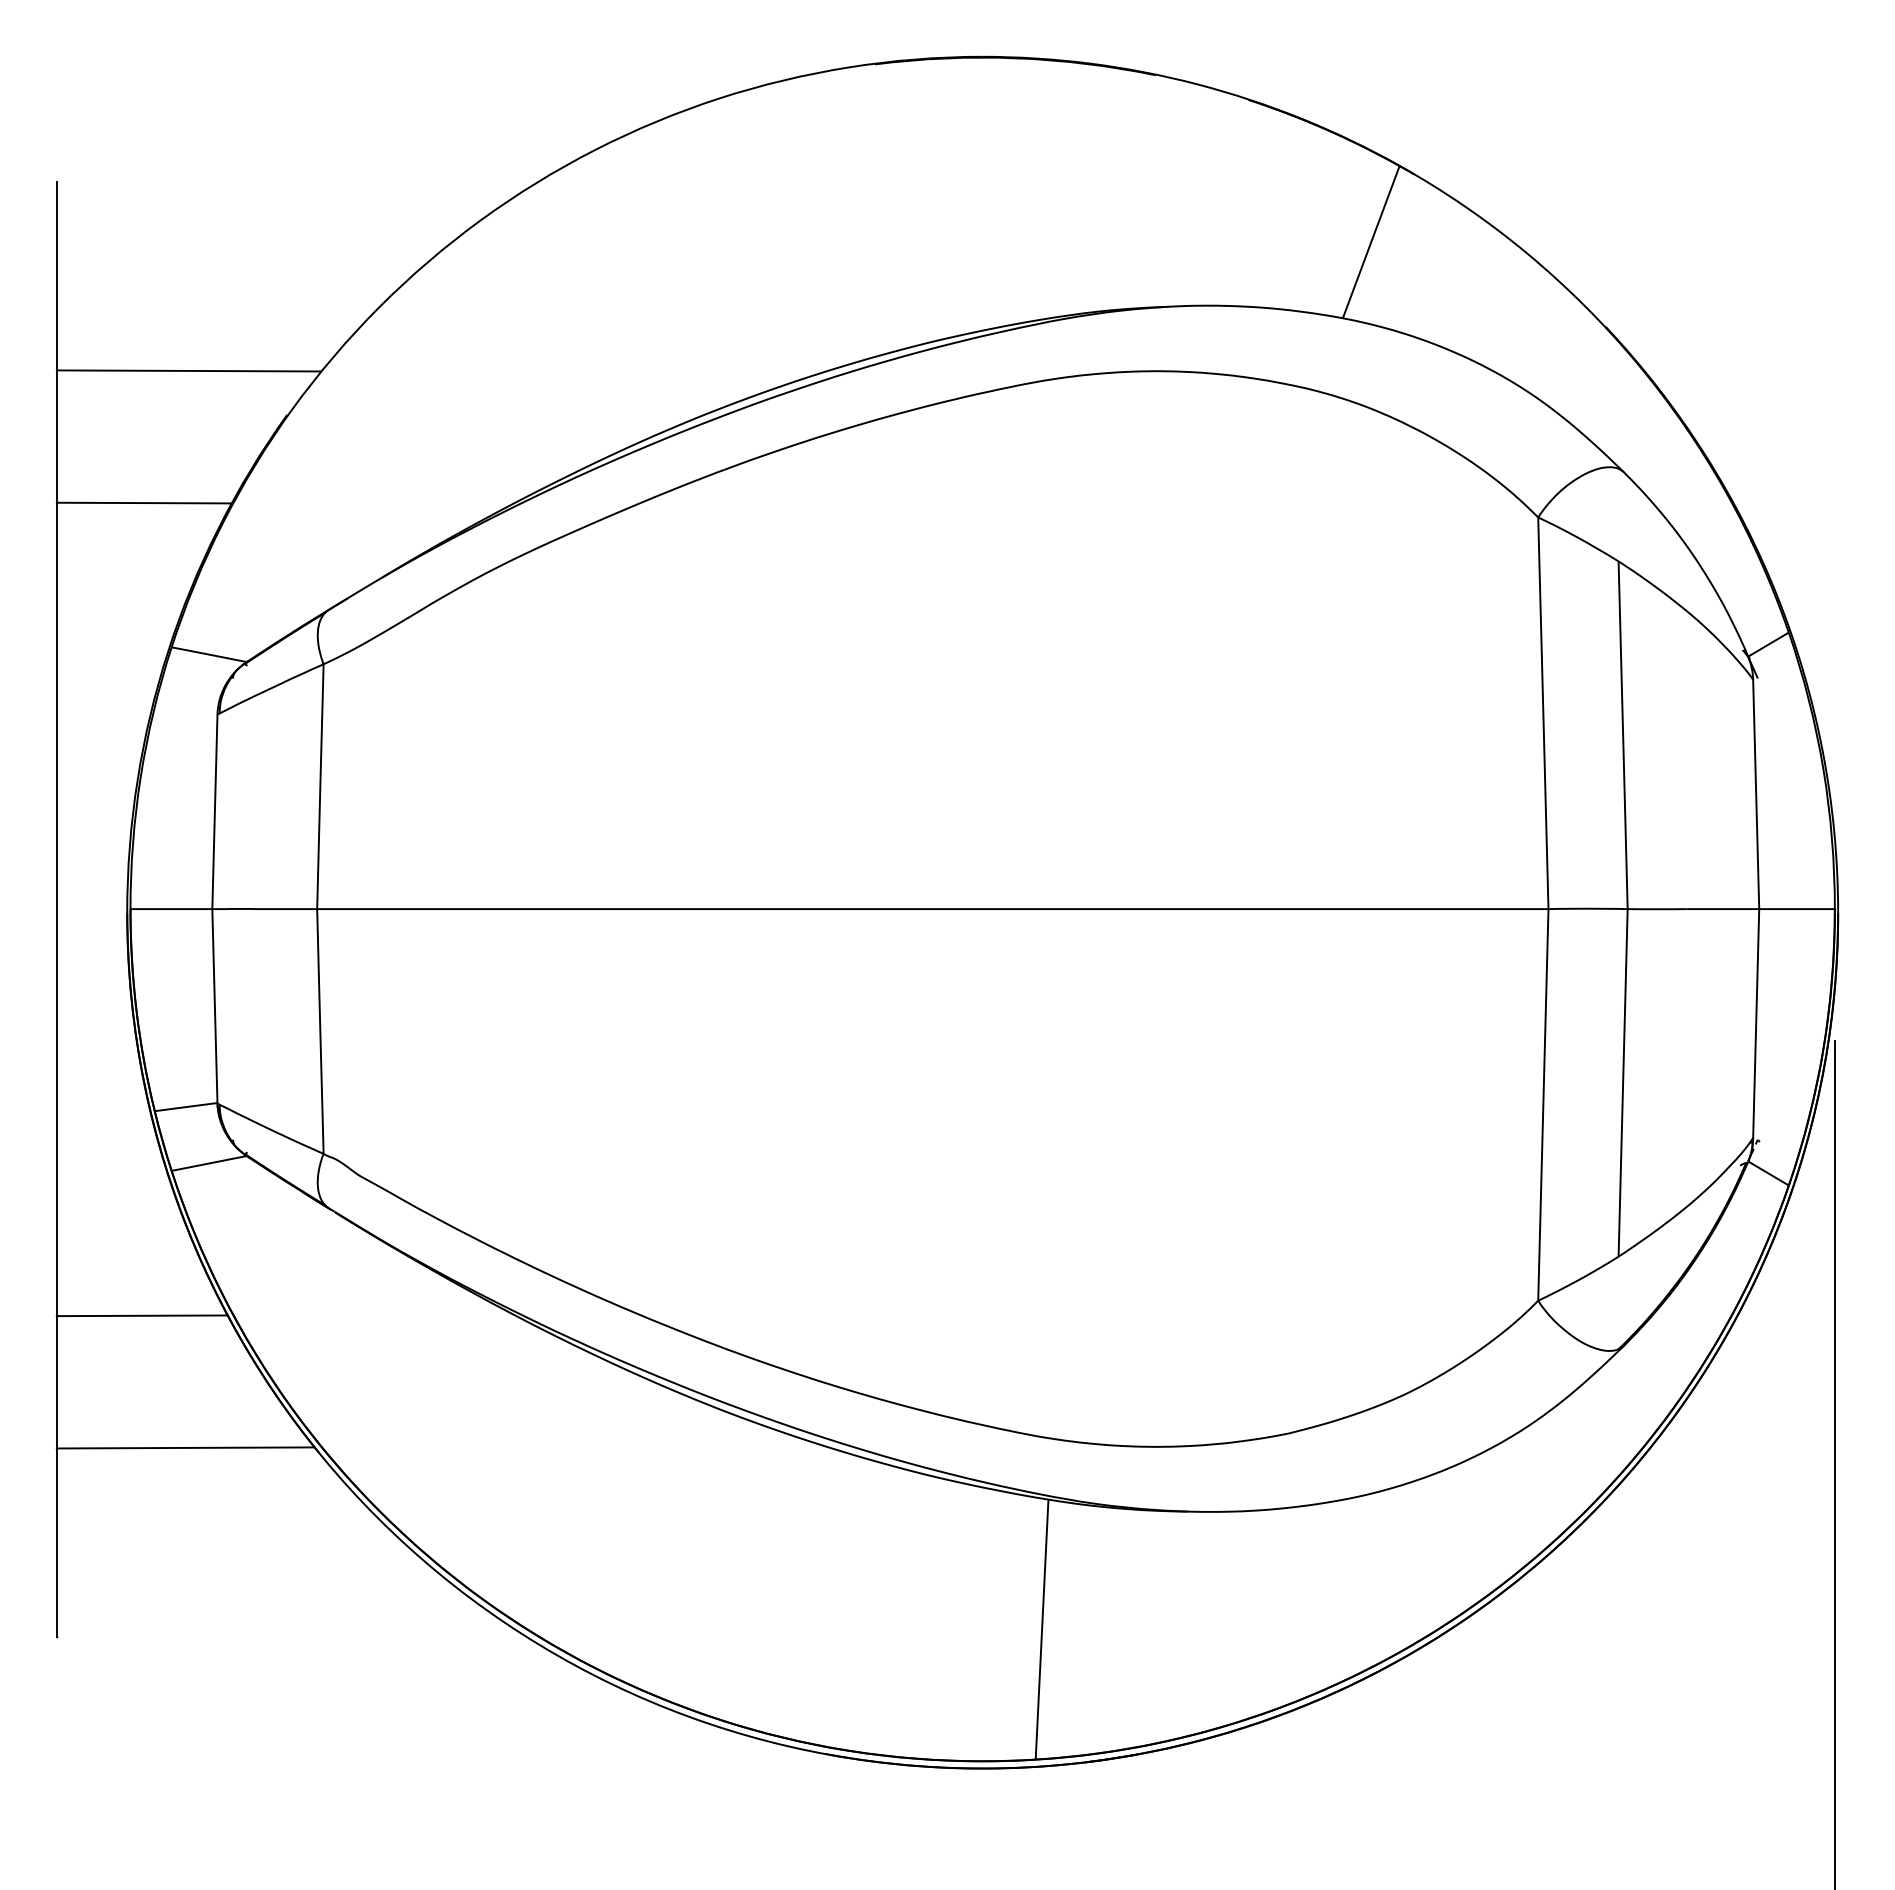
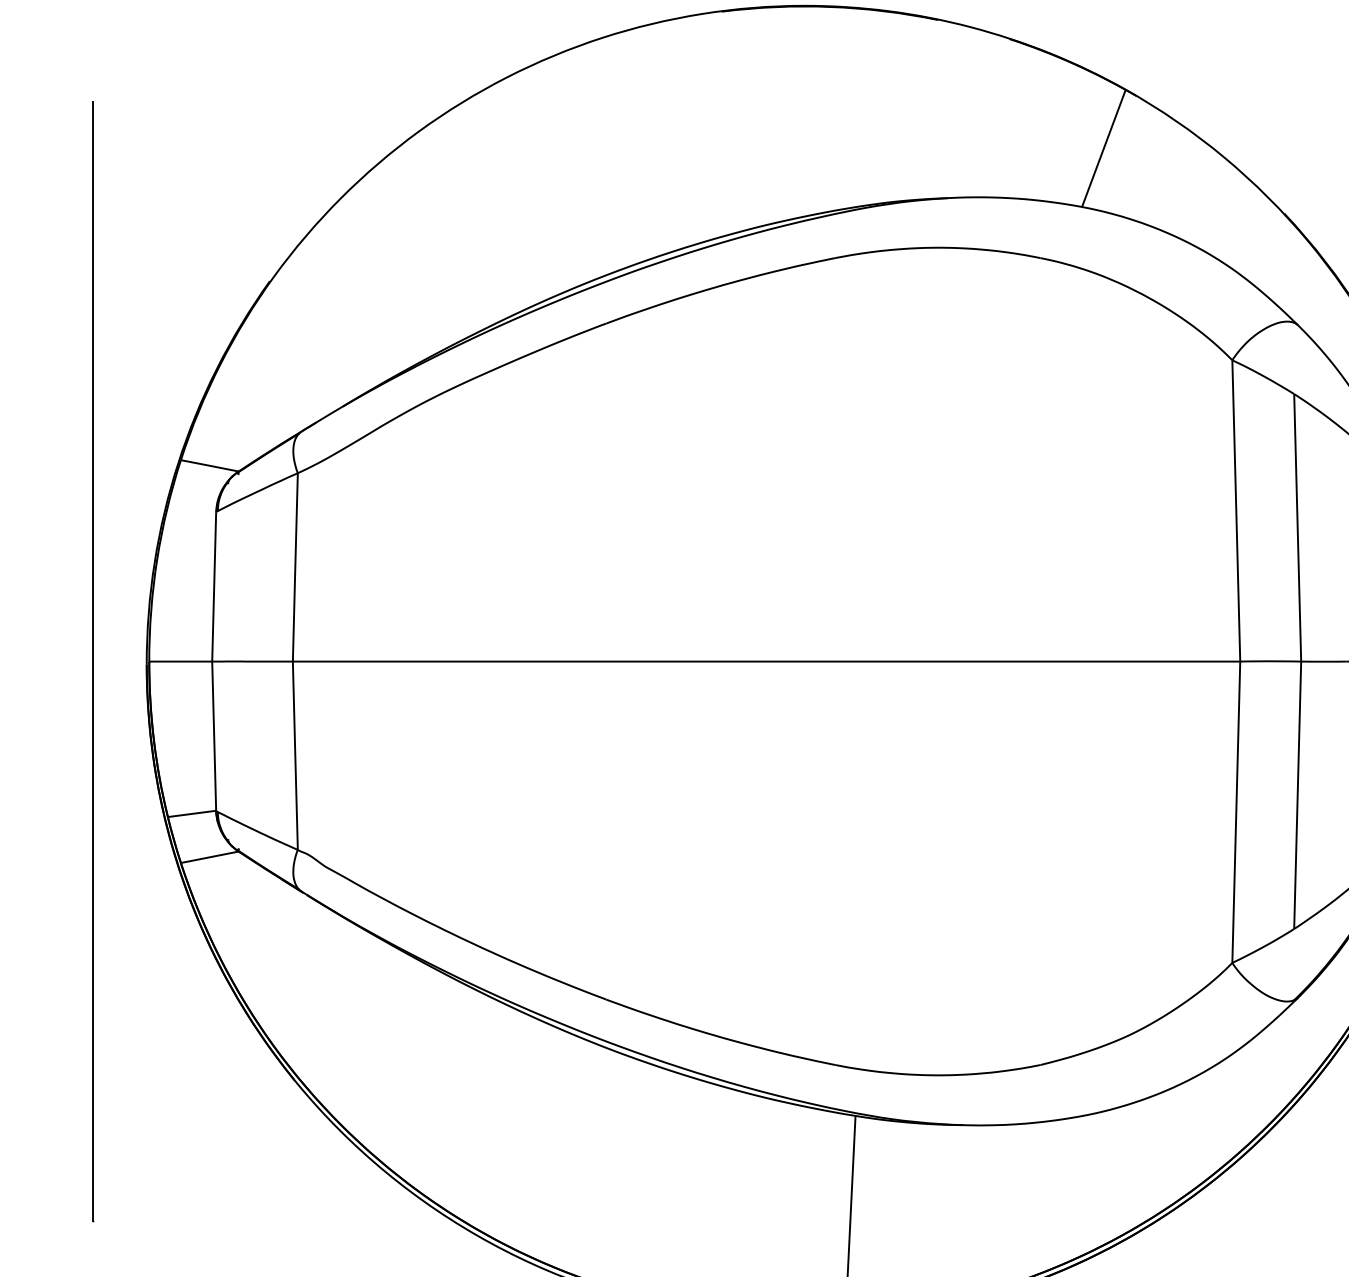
line: (188, 370) -> (193, 247), removed
line: (143, 502) -> (159, 348), removed
line: (141, 1315) -> (157, 974), removed
line: (185, 1447) -> (191, 1075), removed

